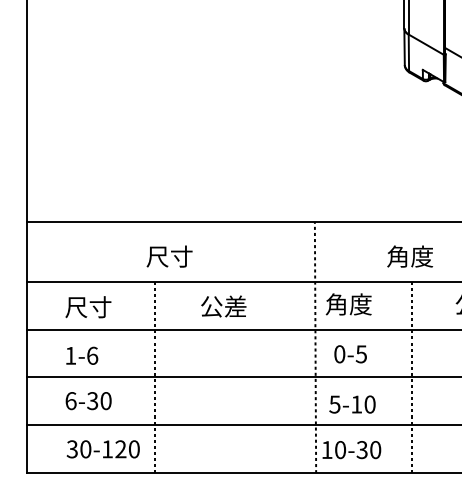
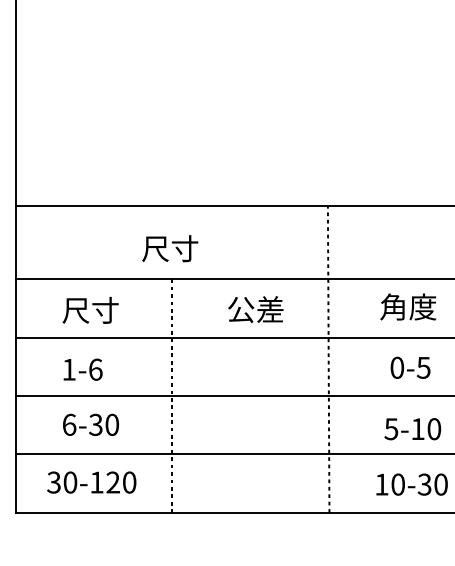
text: (169, 256) -> (170, 248), moved
line: (315, 347) -> (328, 359), moved
text: (102, 449) -> (90, 482), moved

